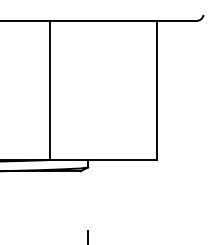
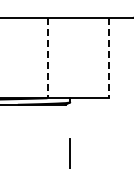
line: (50, 91) -> (48, 58), solid -> dashed
line: (156, 91) -> (109, 58), solid -> dashed

